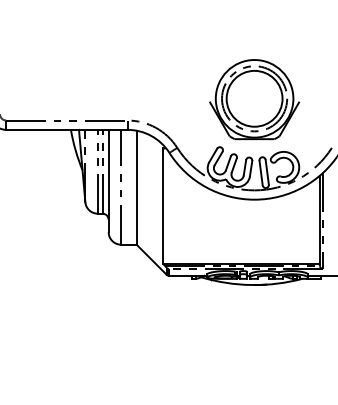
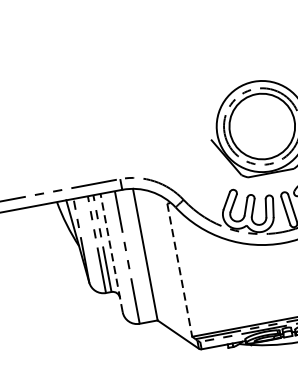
line: (108, 180) -> (111, 252), solid -> dashed
line: (163, 206) -> (180, 270), solid -> dashed

